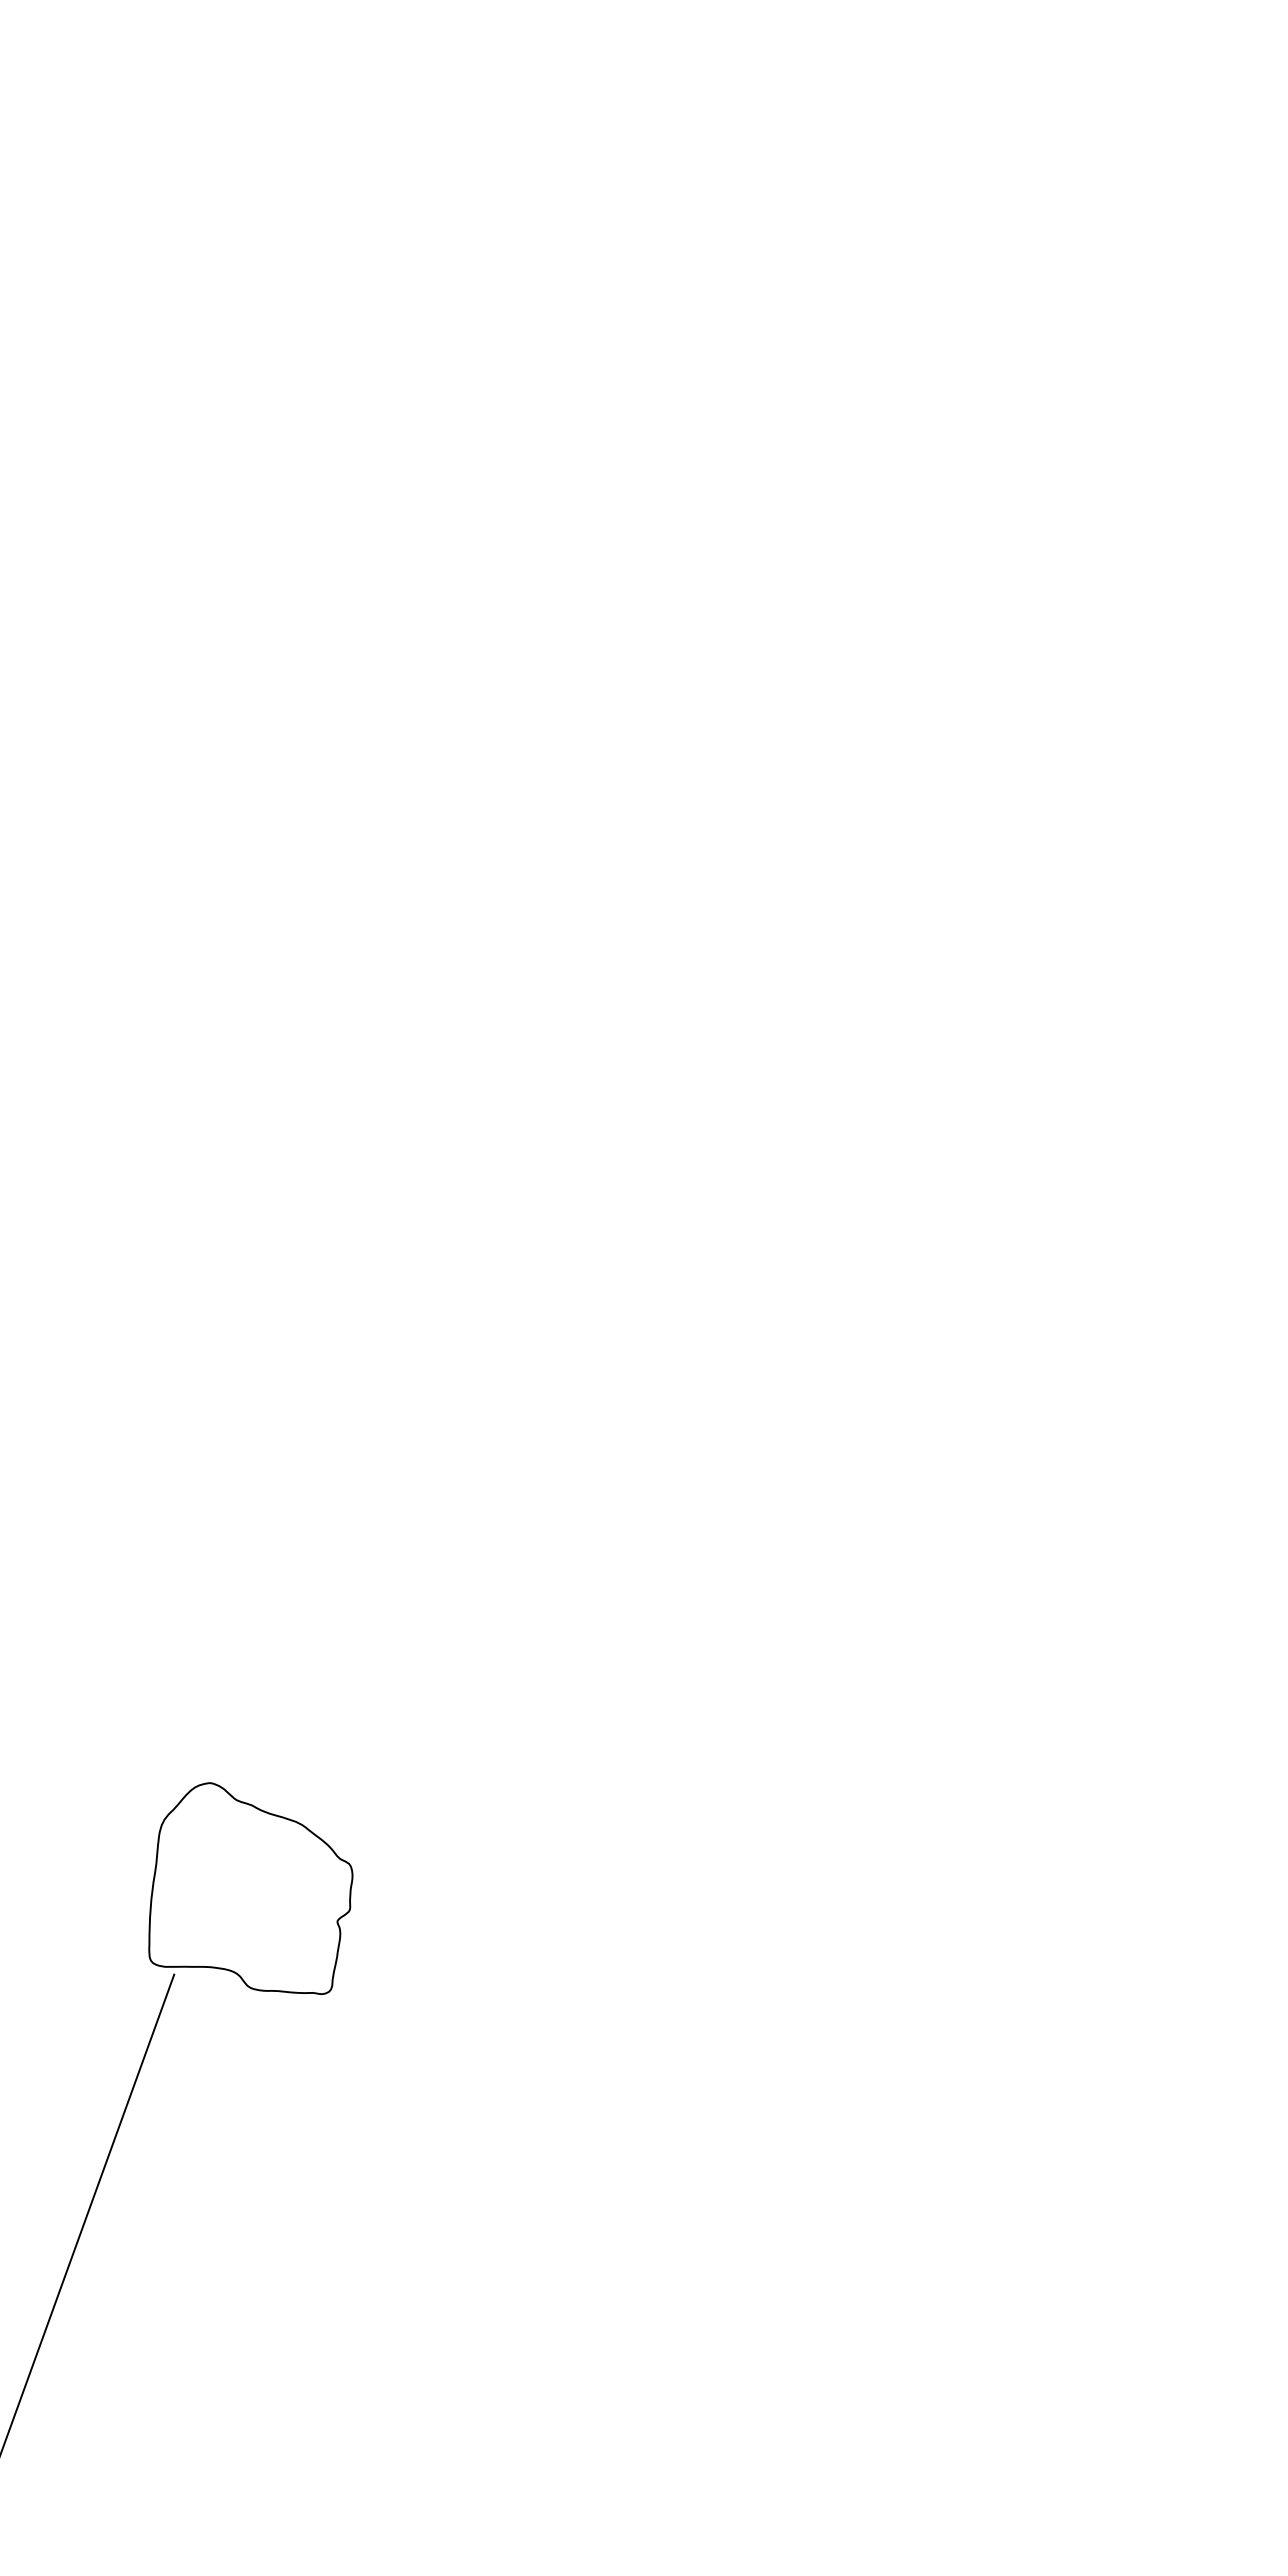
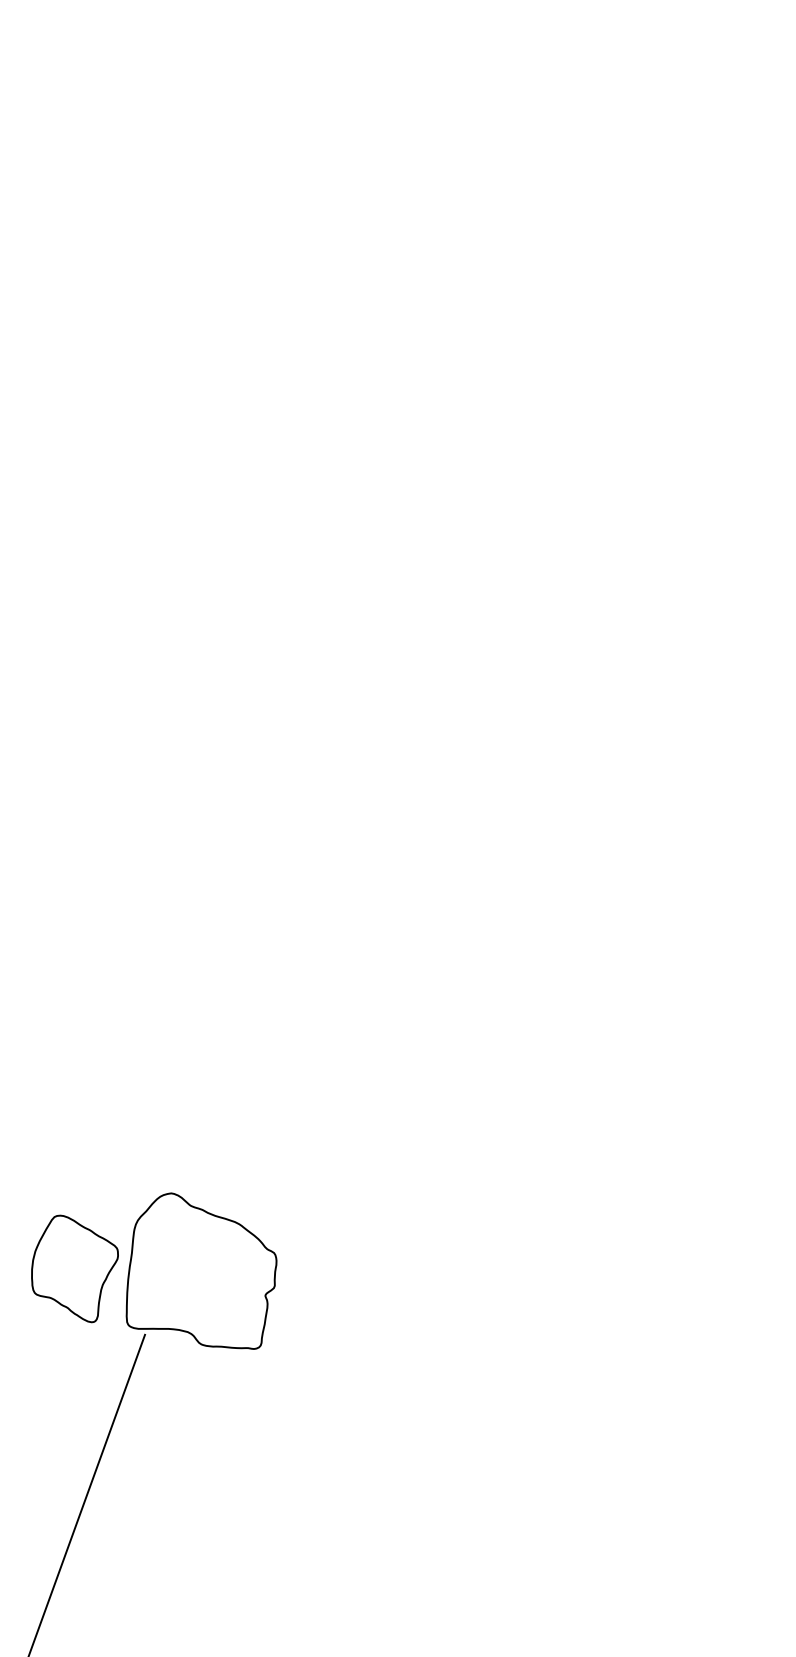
part: (78, 1885) -> (74, 1268), added

